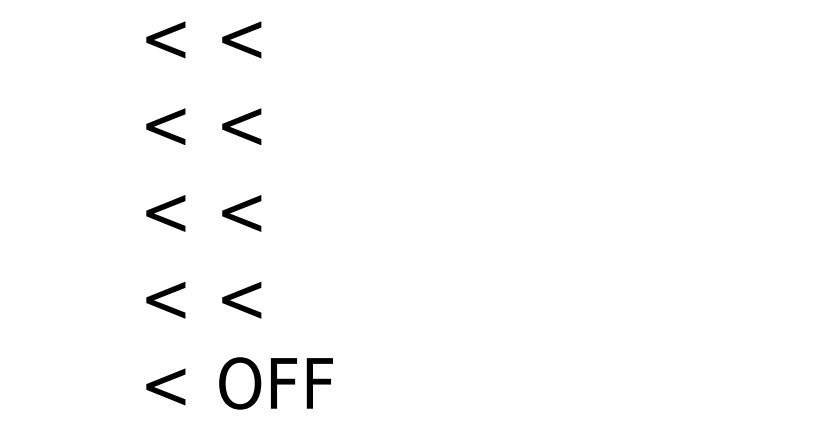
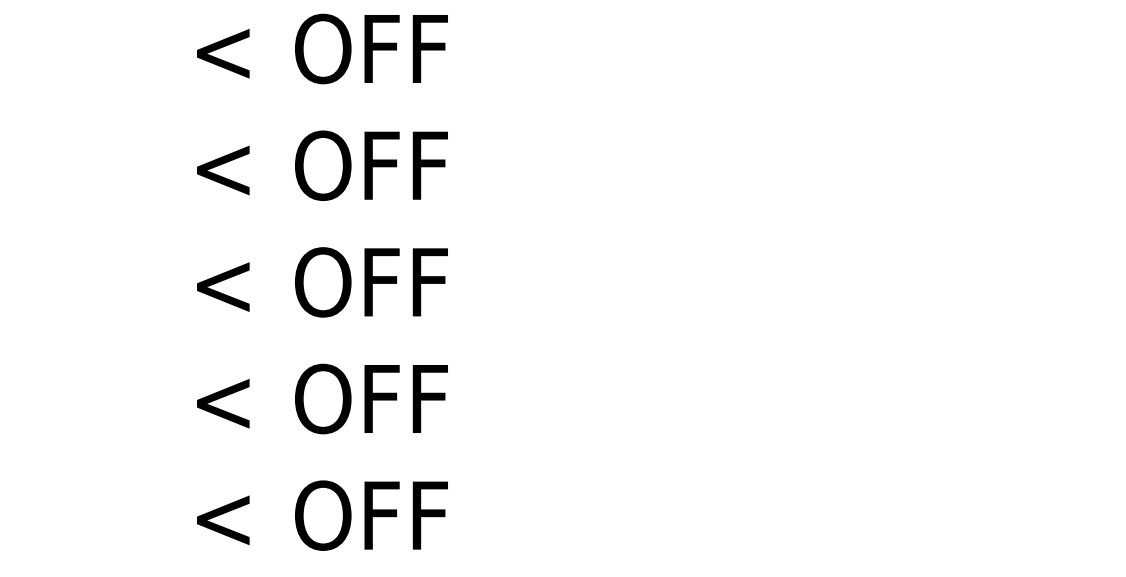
text: (276, 36) -> (371, 48), < -> OFF
text: (276, 123) -> (371, 165), < -> OFF
text: (276, 210) -> (371, 282), < -> OFF
text: (276, 296) -> (371, 398), < -> OFF

